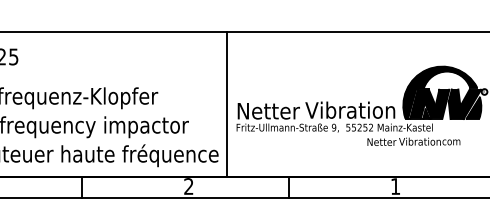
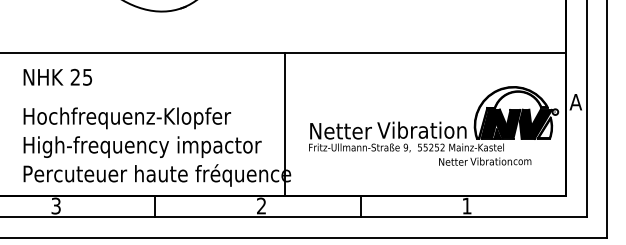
fill: (440, 92) -> (511, 112), removed
line: (227, 104) -> (285, 124), moved
fill: (473, 108) -> (544, 128), removed

